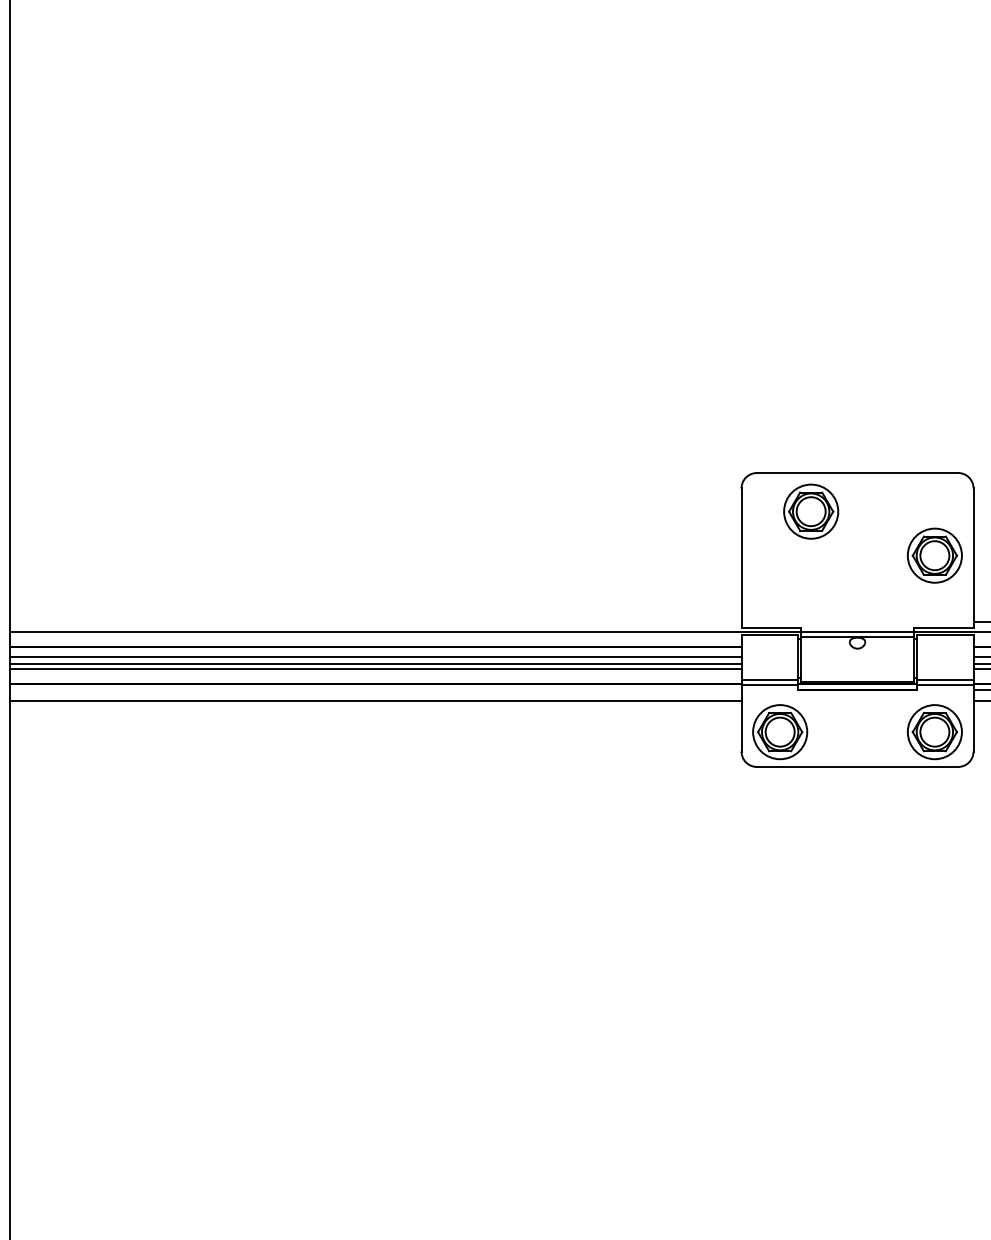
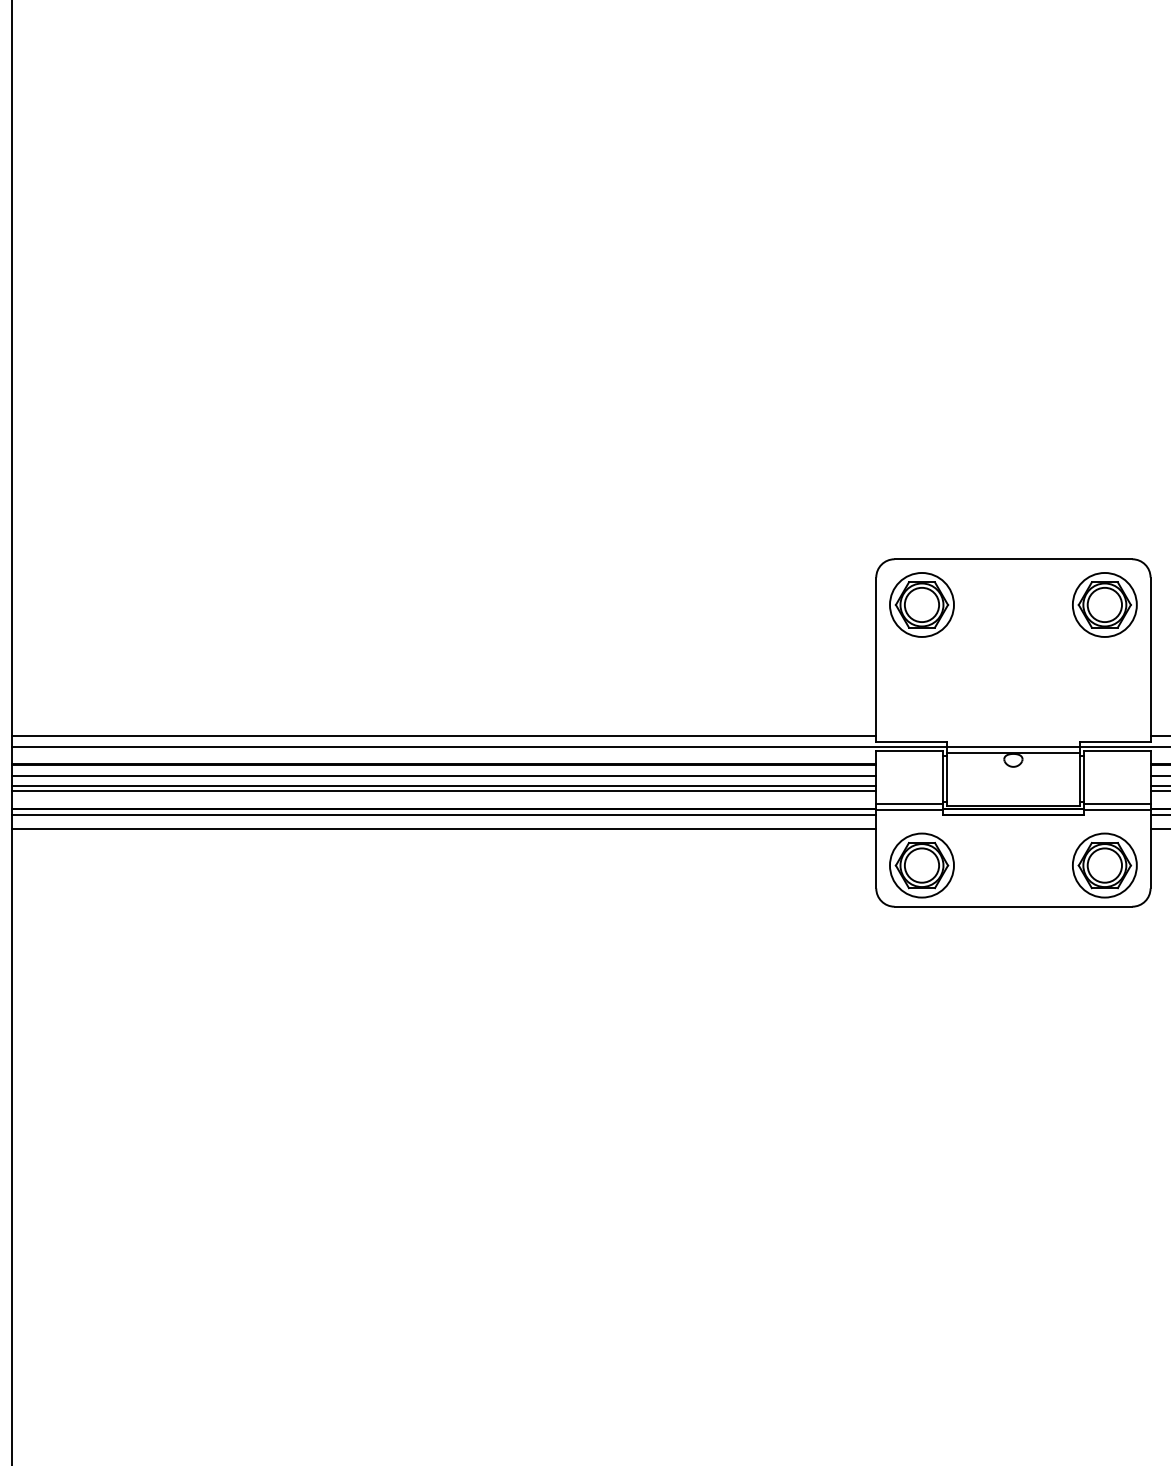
part: (811, 511) -> (922, 604), moved
part: (934, 555) -> (1104, 604), moved
line: (375, 622) -> (443, 735), added
line: (375, 689) -> (443, 815), added

